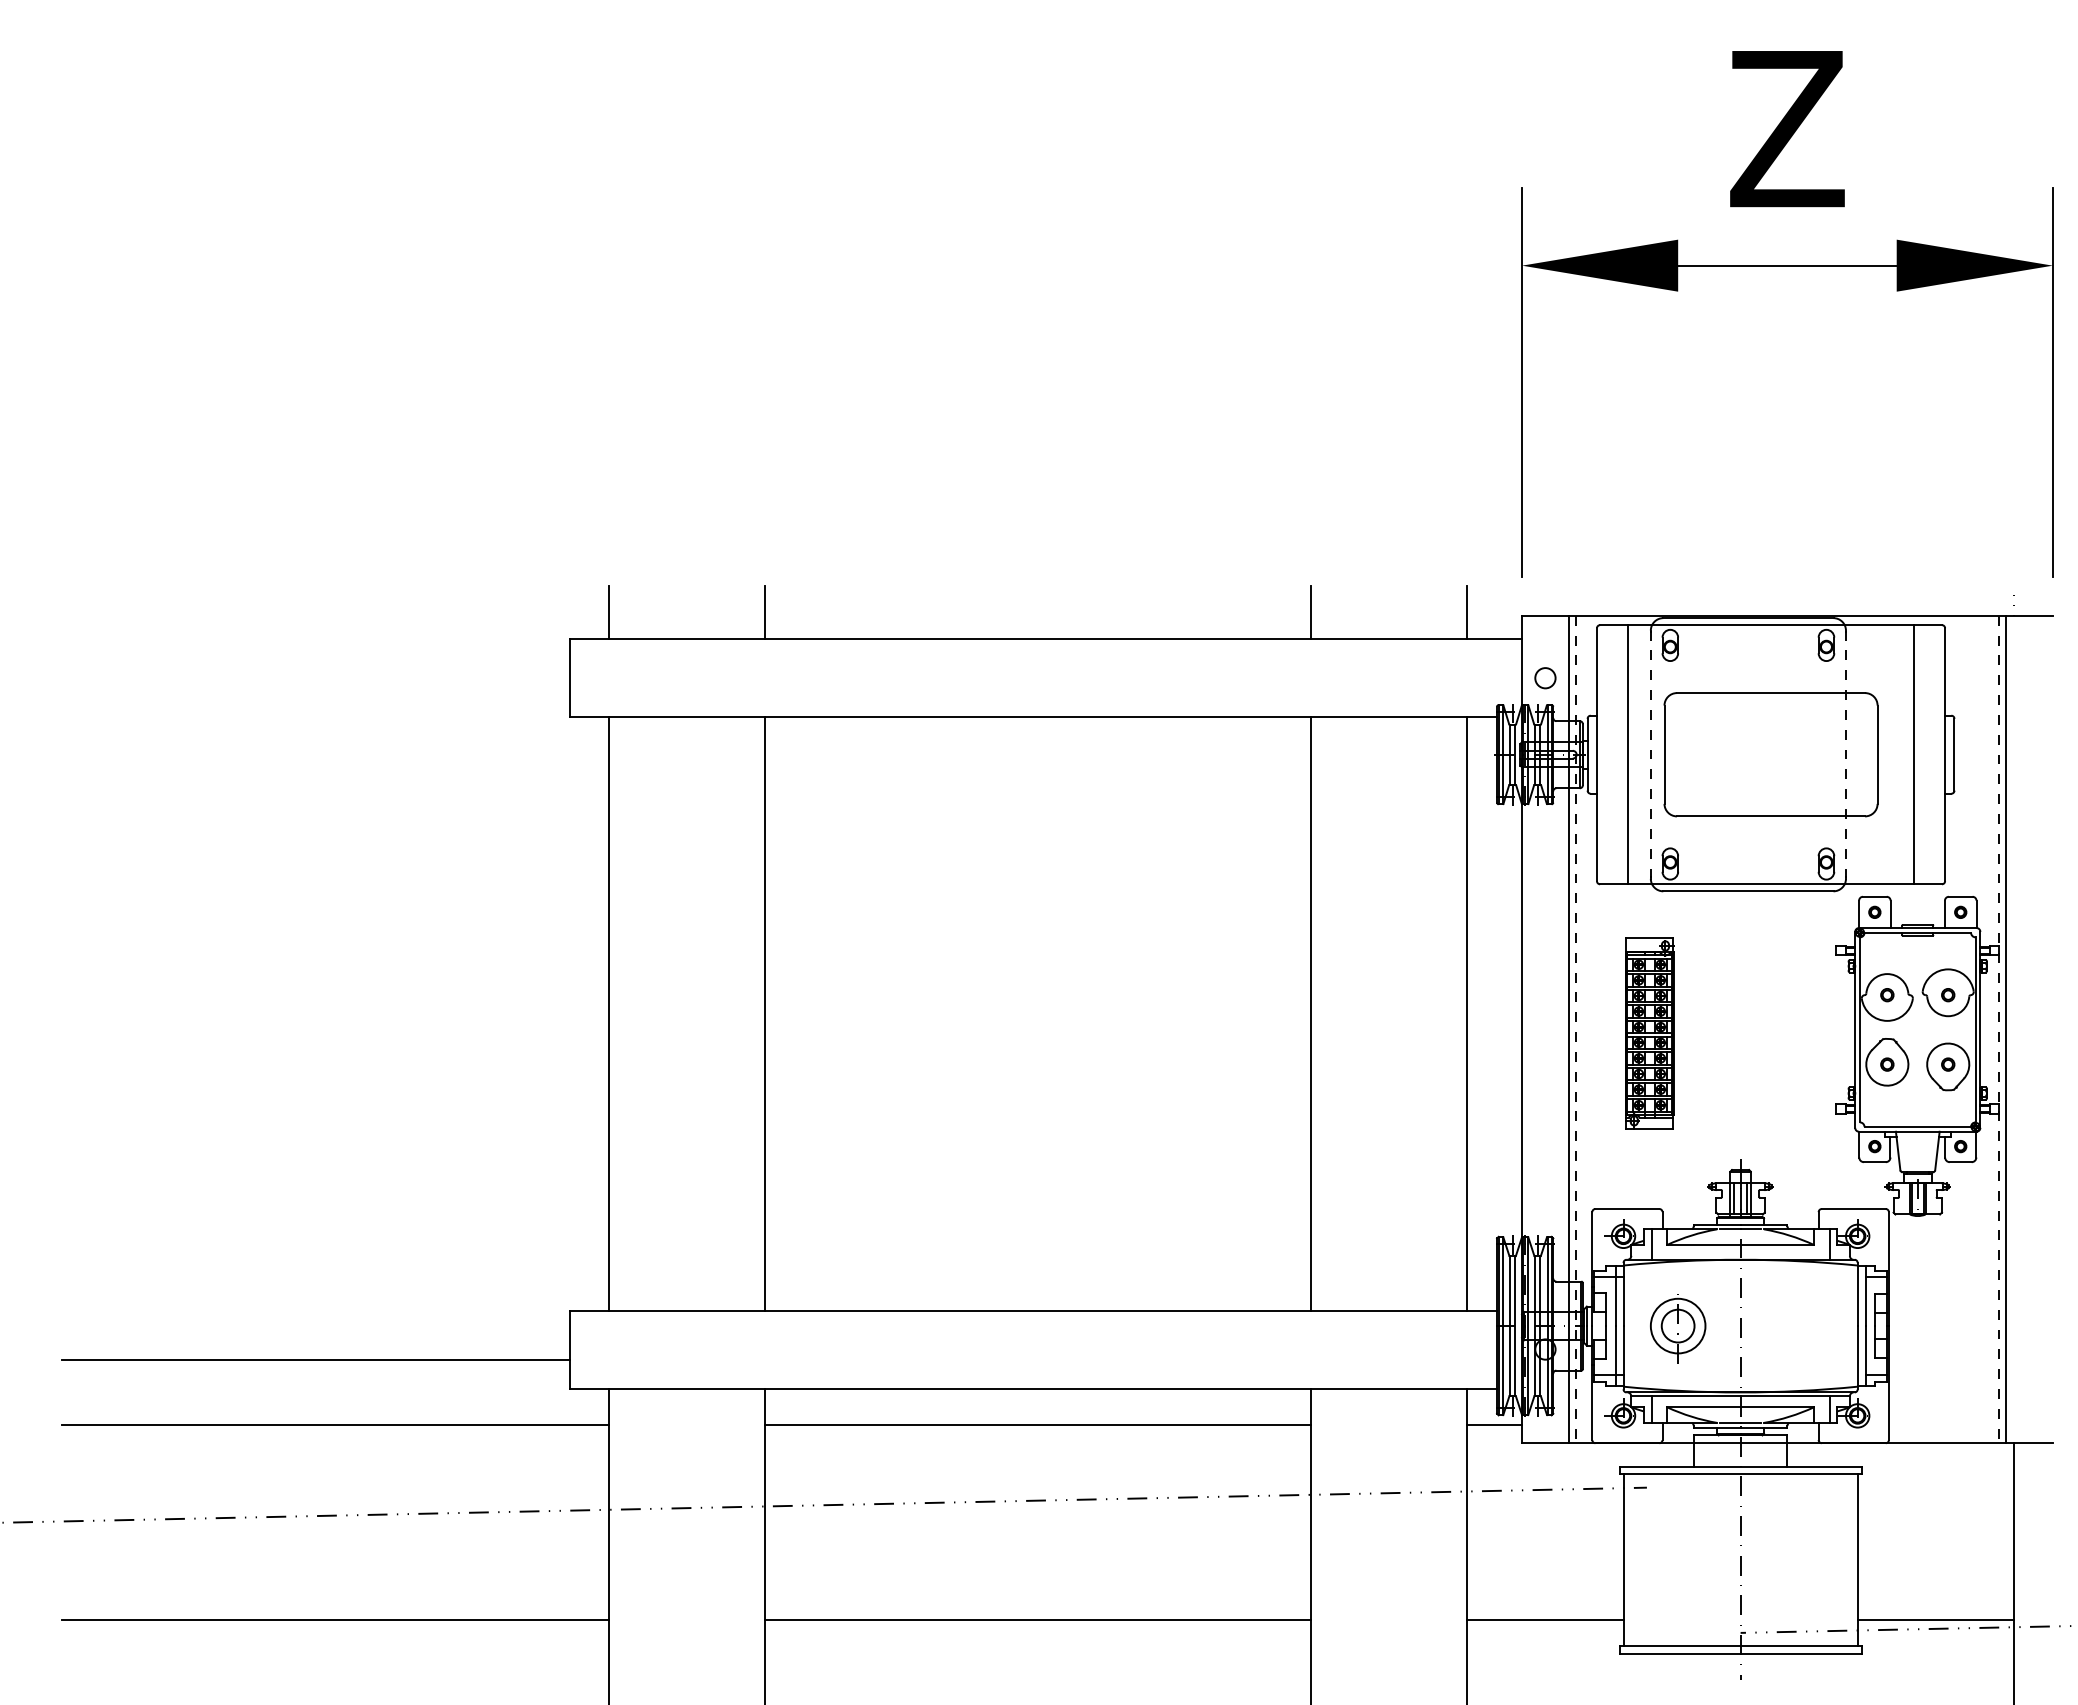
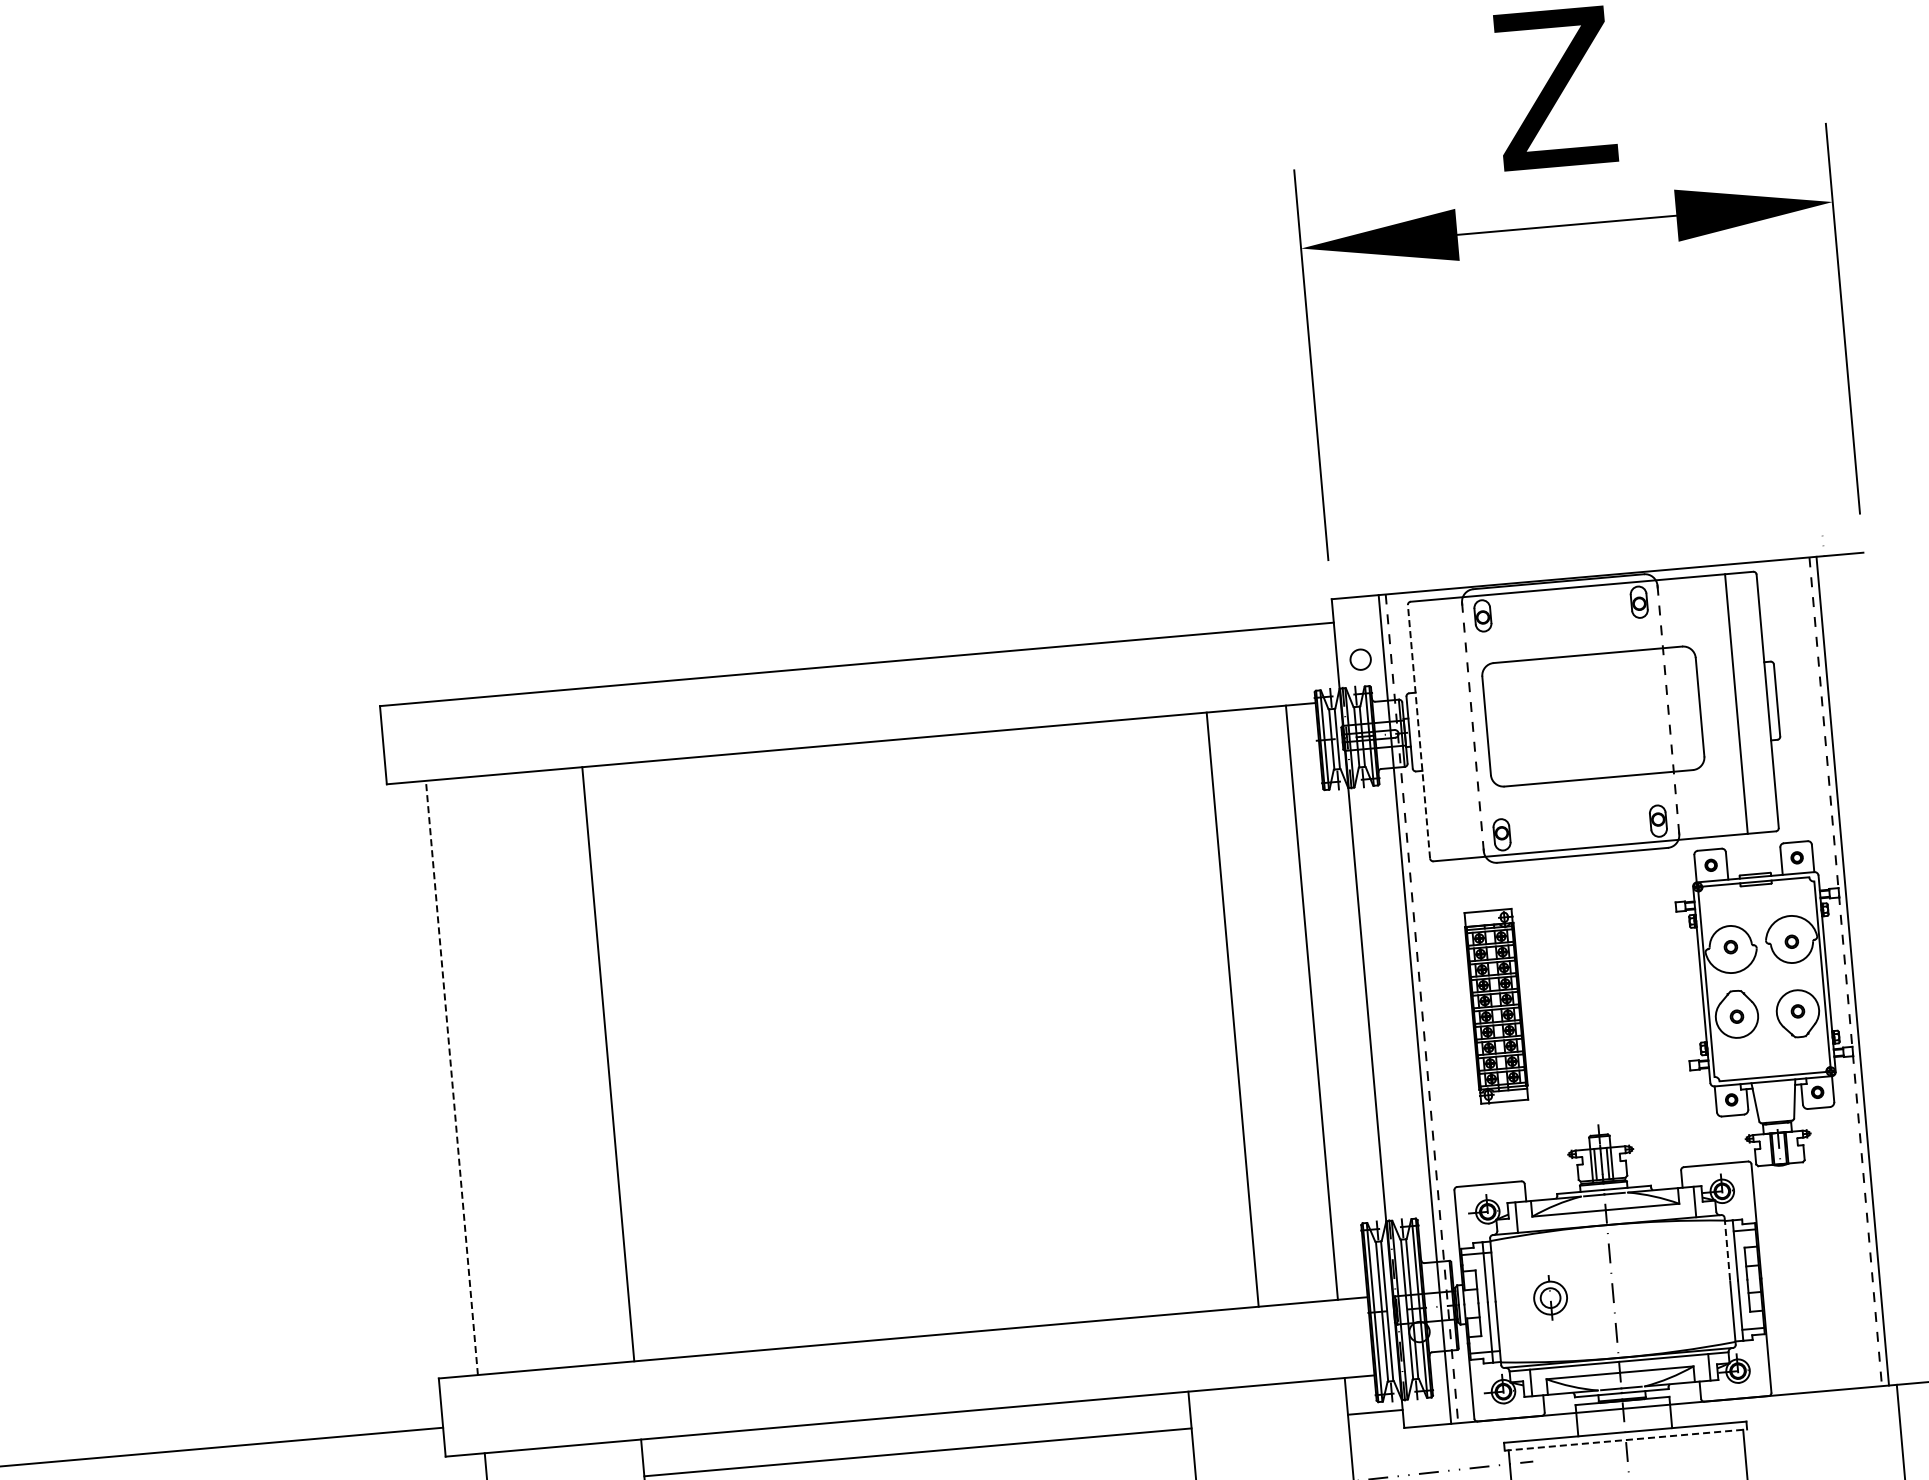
line: (608, 612) -> (416, 675), removed
line: (764, 612) -> (572, 662), removed
line: (1311, 612) -> (1120, 614), removed
line: (1467, 612) -> (1276, 600), removed
line: (1596, 754) -> (1418, 731), solid -> dashed
line: (1628, 754) -> (1450, 728), removed
line: (608, 1013) -> (451, 1077), solid -> dashed
line: (1311, 1013) -> (1232, 1009), moved
line: (1857, 1294) -> (1727, 1249), solid -> dashed
part: (1678, 1328) -> (1550, 1299), size x0.6
line: (1740, 1474) -> (1625, 1440), solid -> dashed

